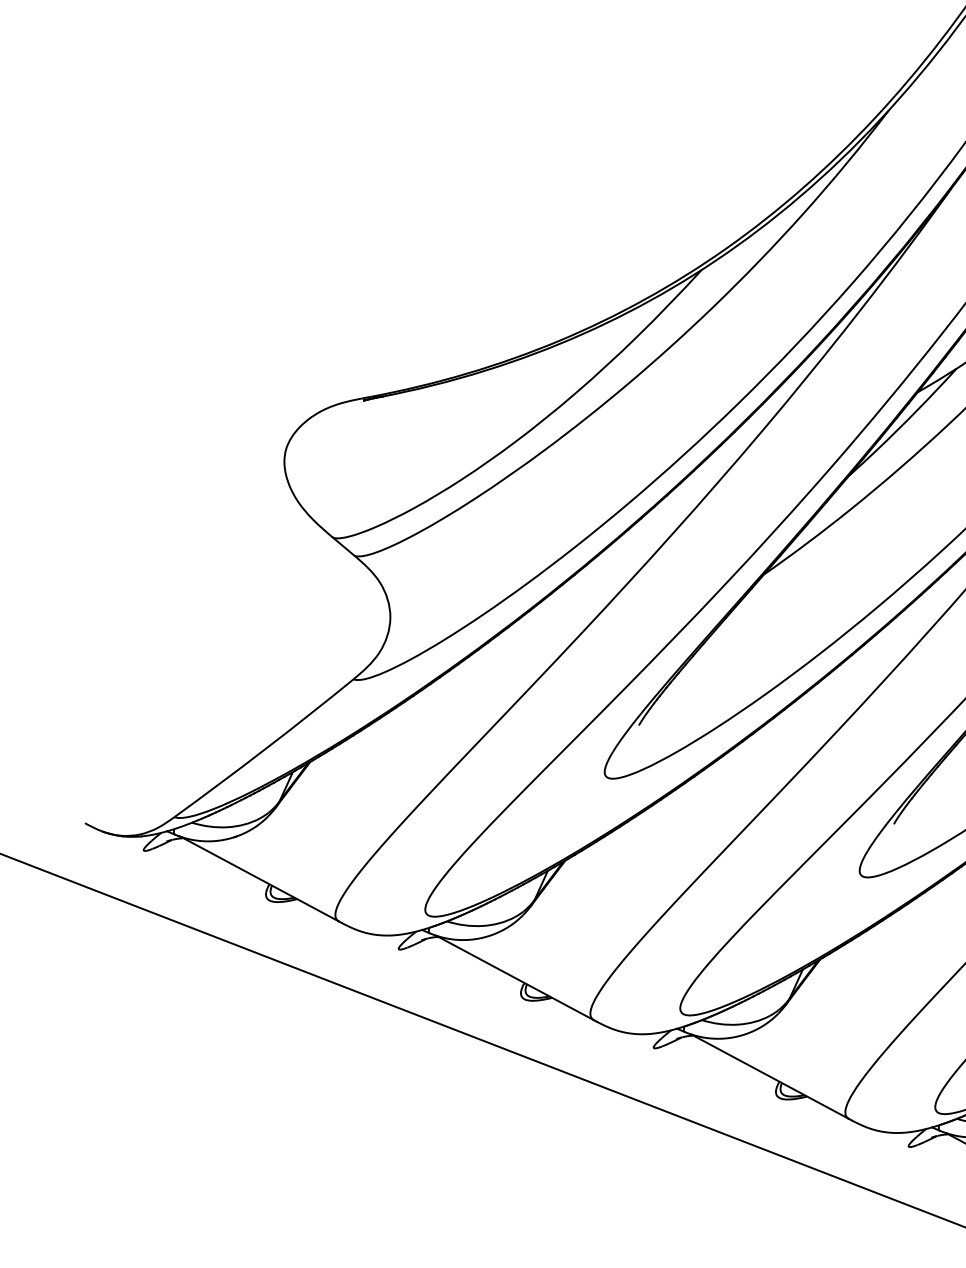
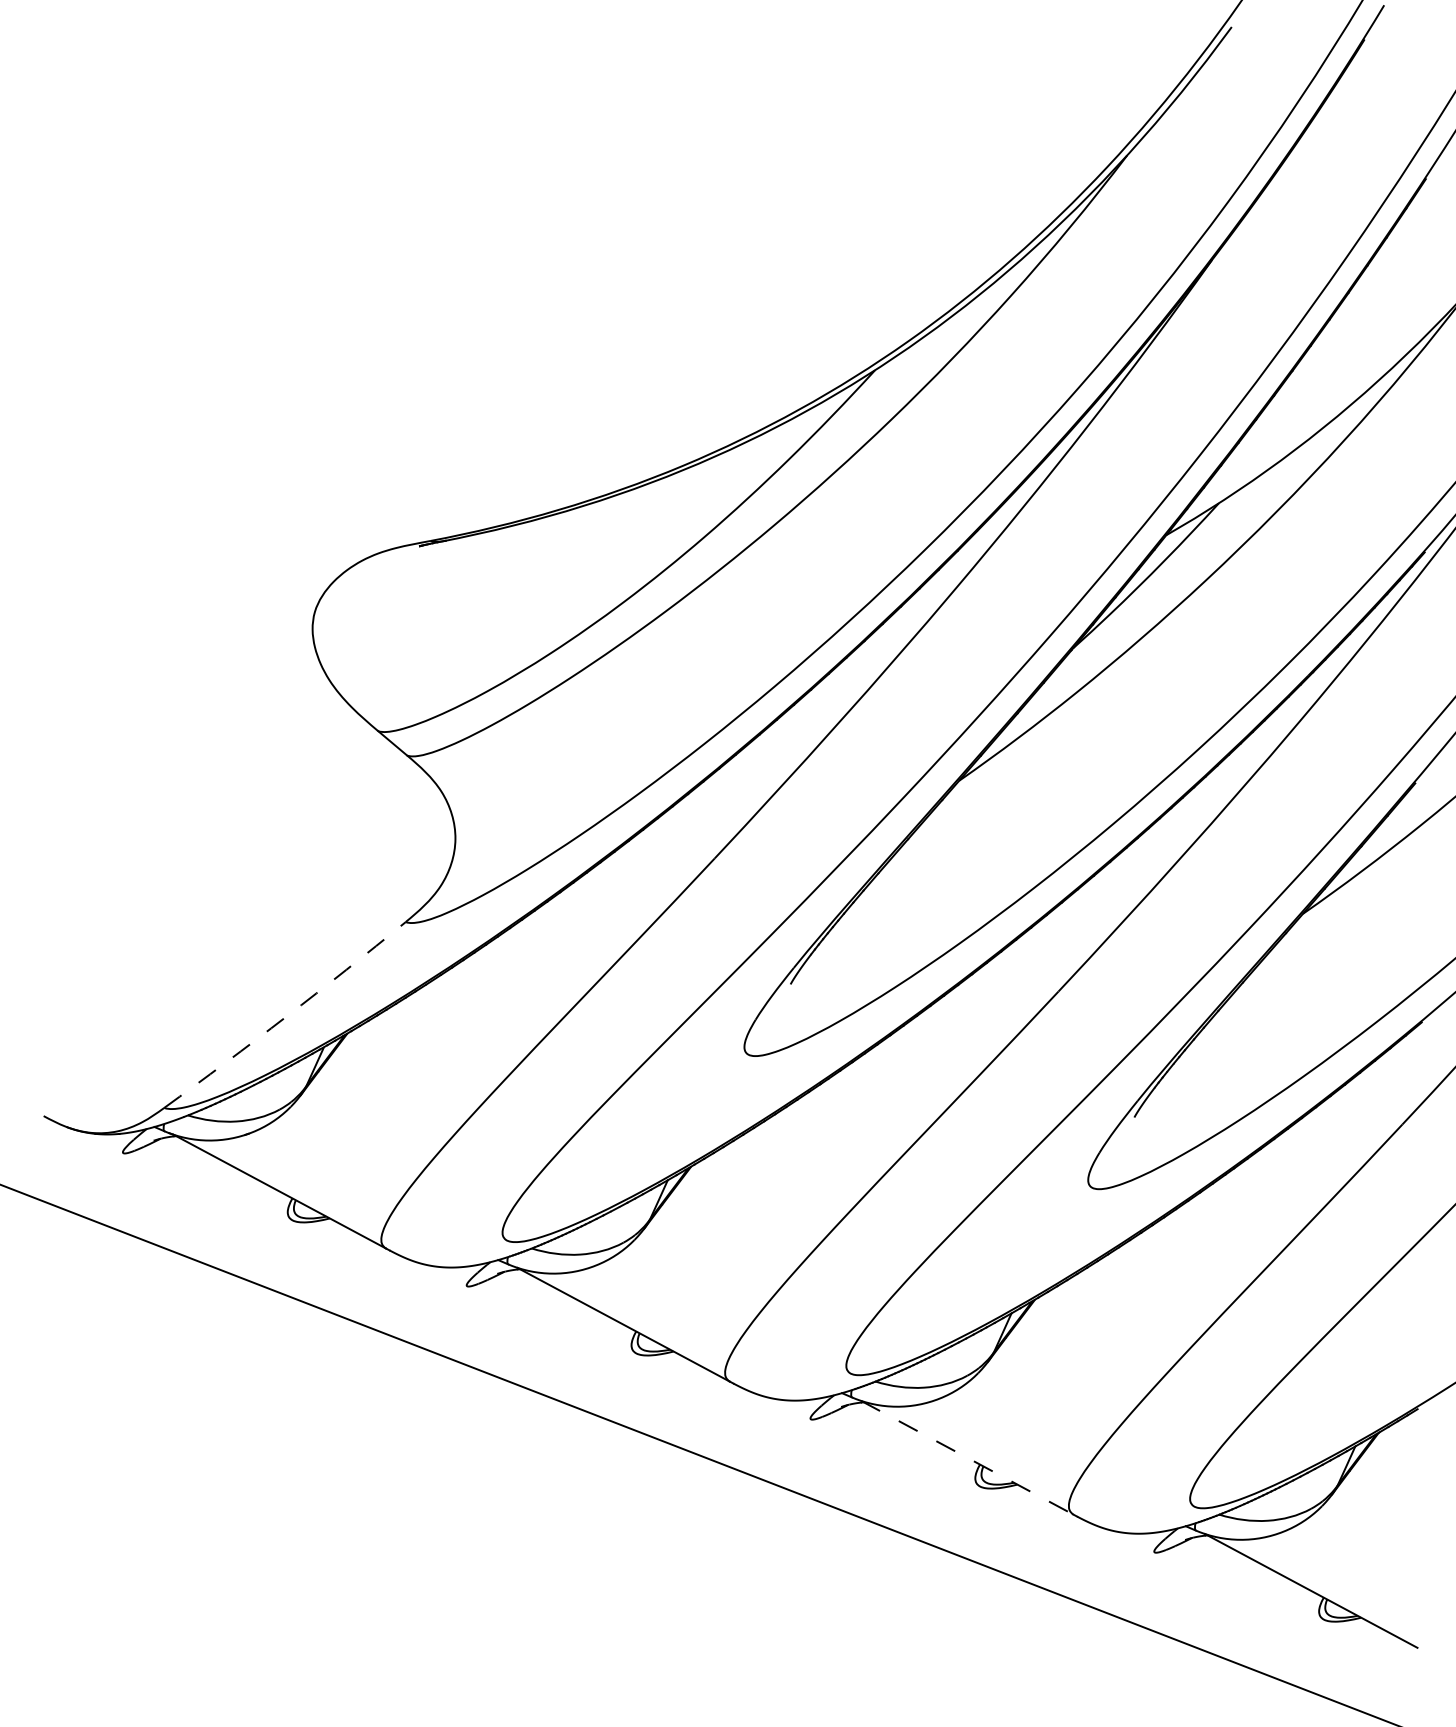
arc: (265, 749) -> (286, 1016), solid -> dashed
line: (770, 1076) -> (967, 1457), solid -> dashed

